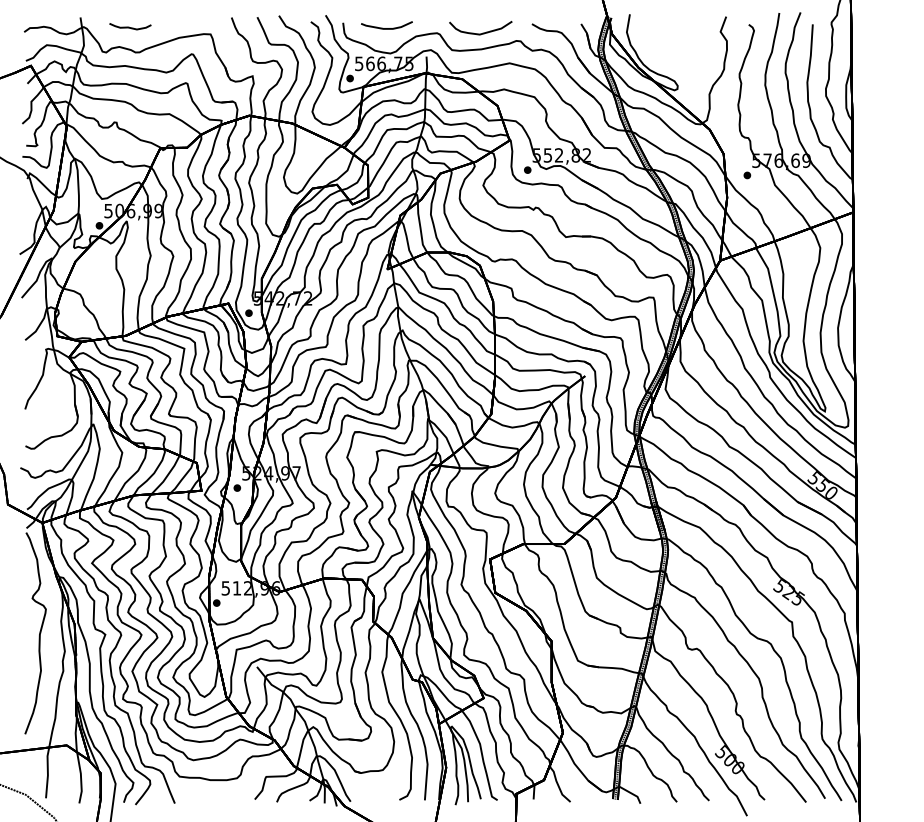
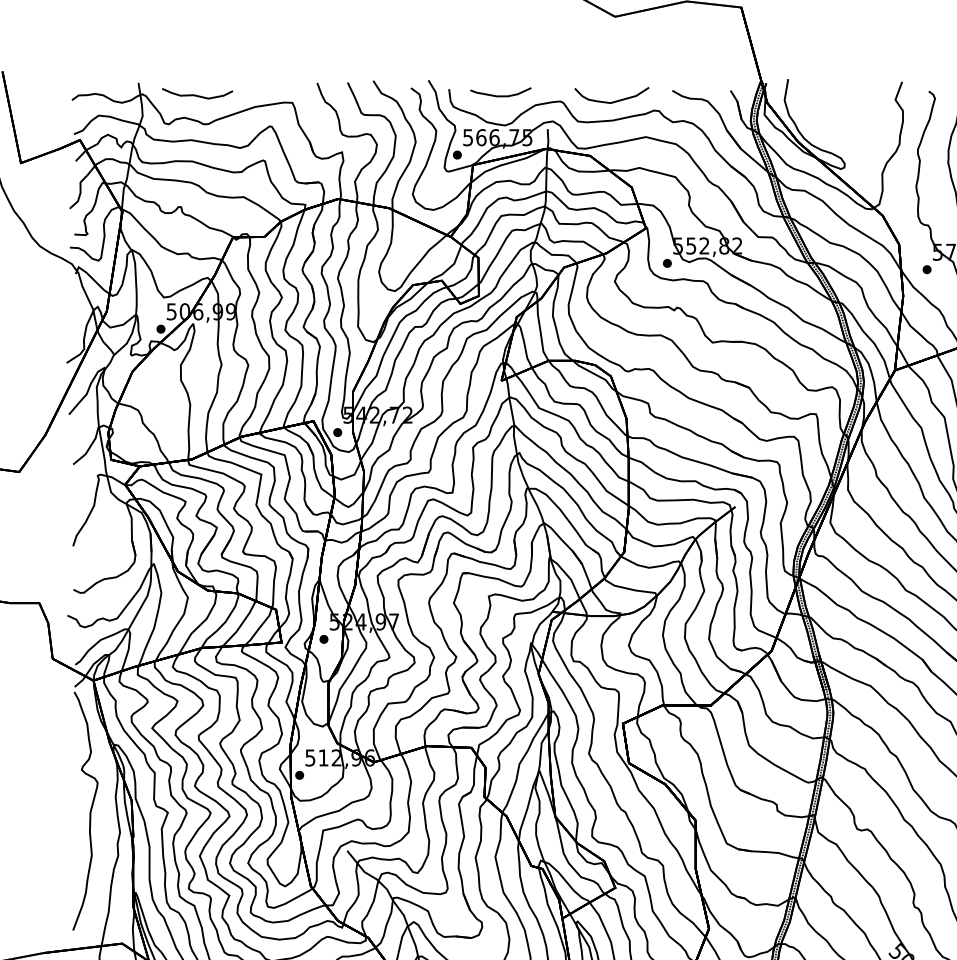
part: (130, 26) -> (197, 93), size x1.43

